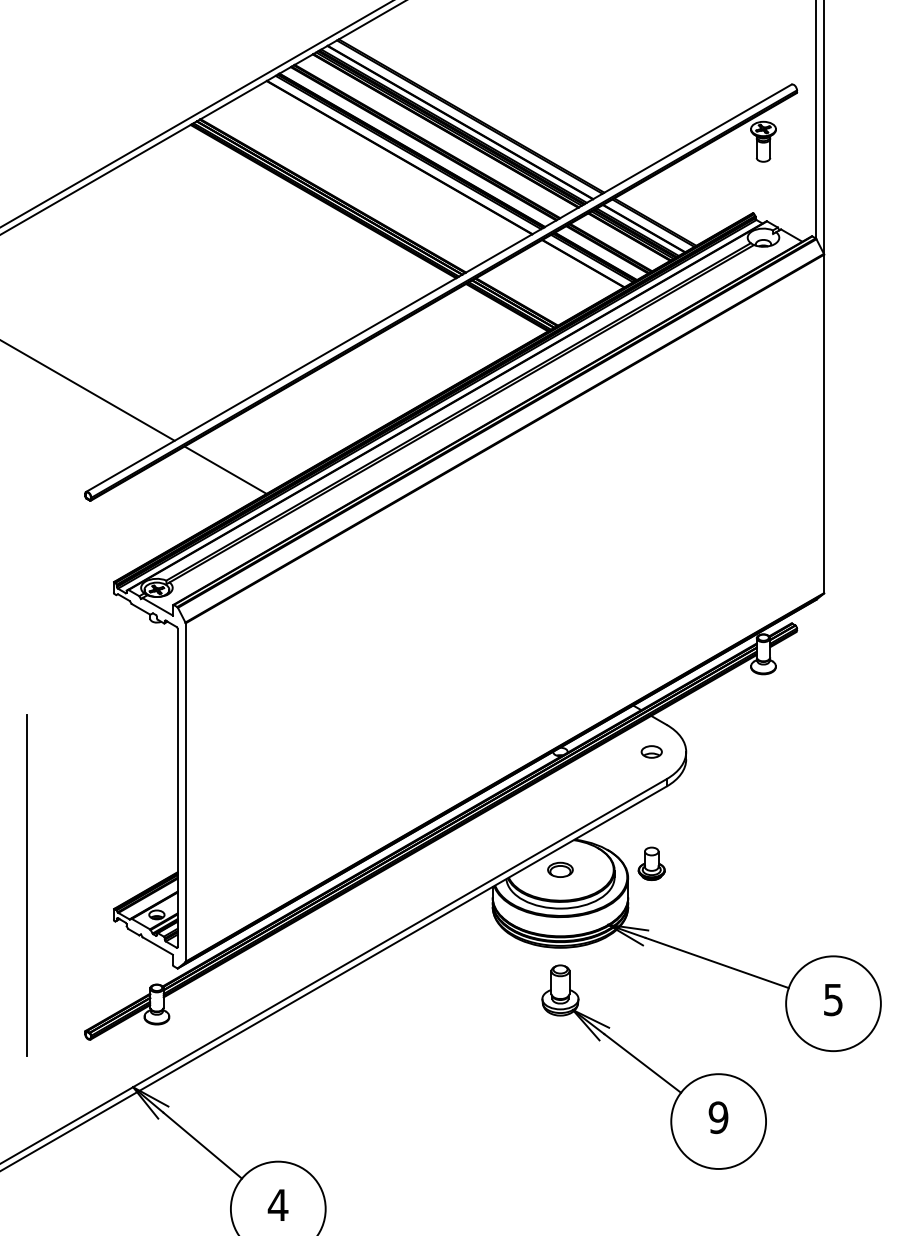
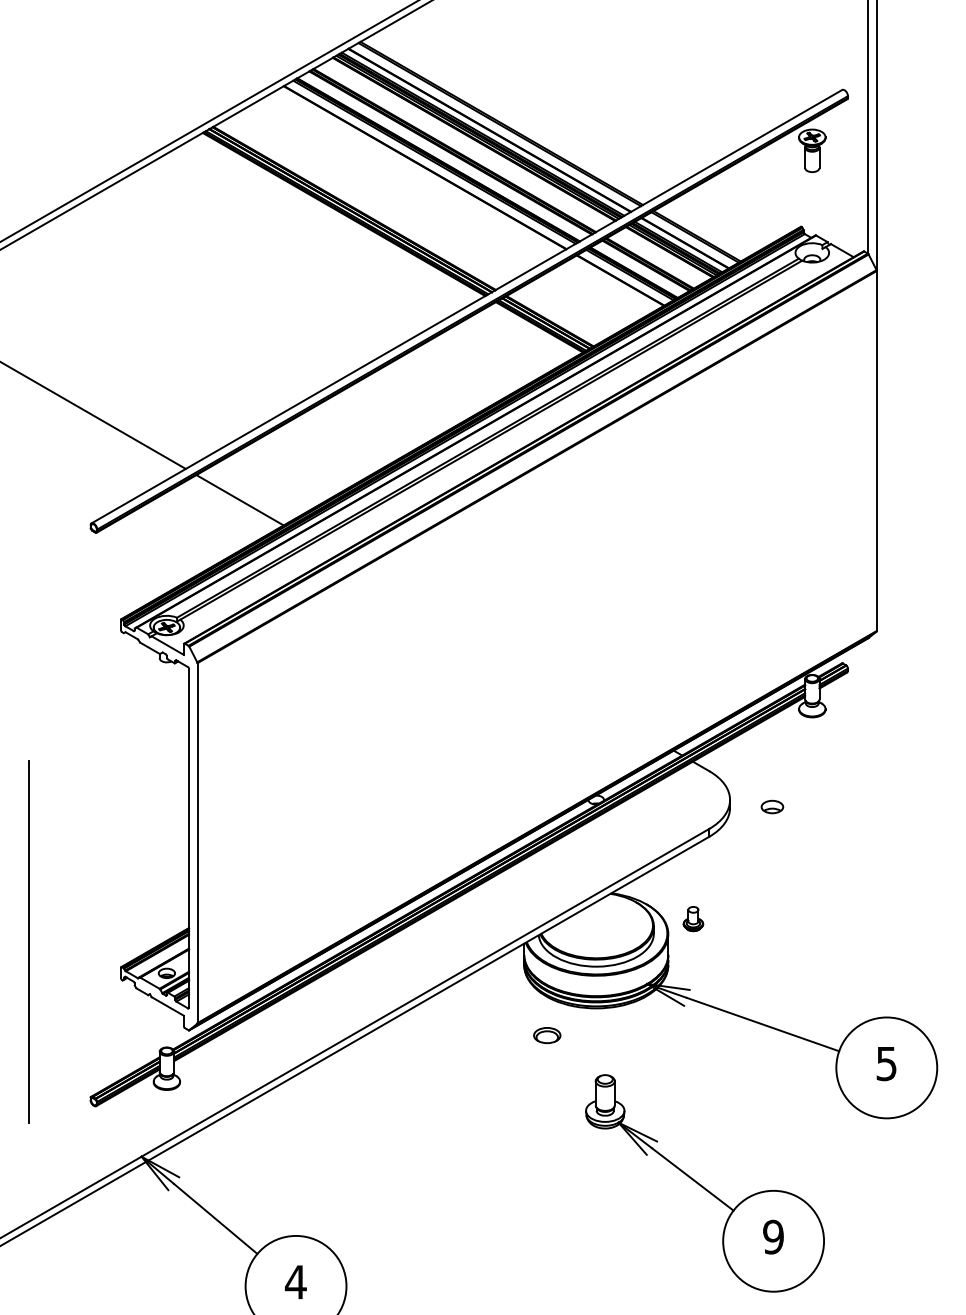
part: (651, 751) -> (772, 806), moved
part: (651, 863) -> (693, 918), size x0.7
part: (560, 869) -> (547, 1035), moved
part: (653, 1067) -> (704, 1183), moved

